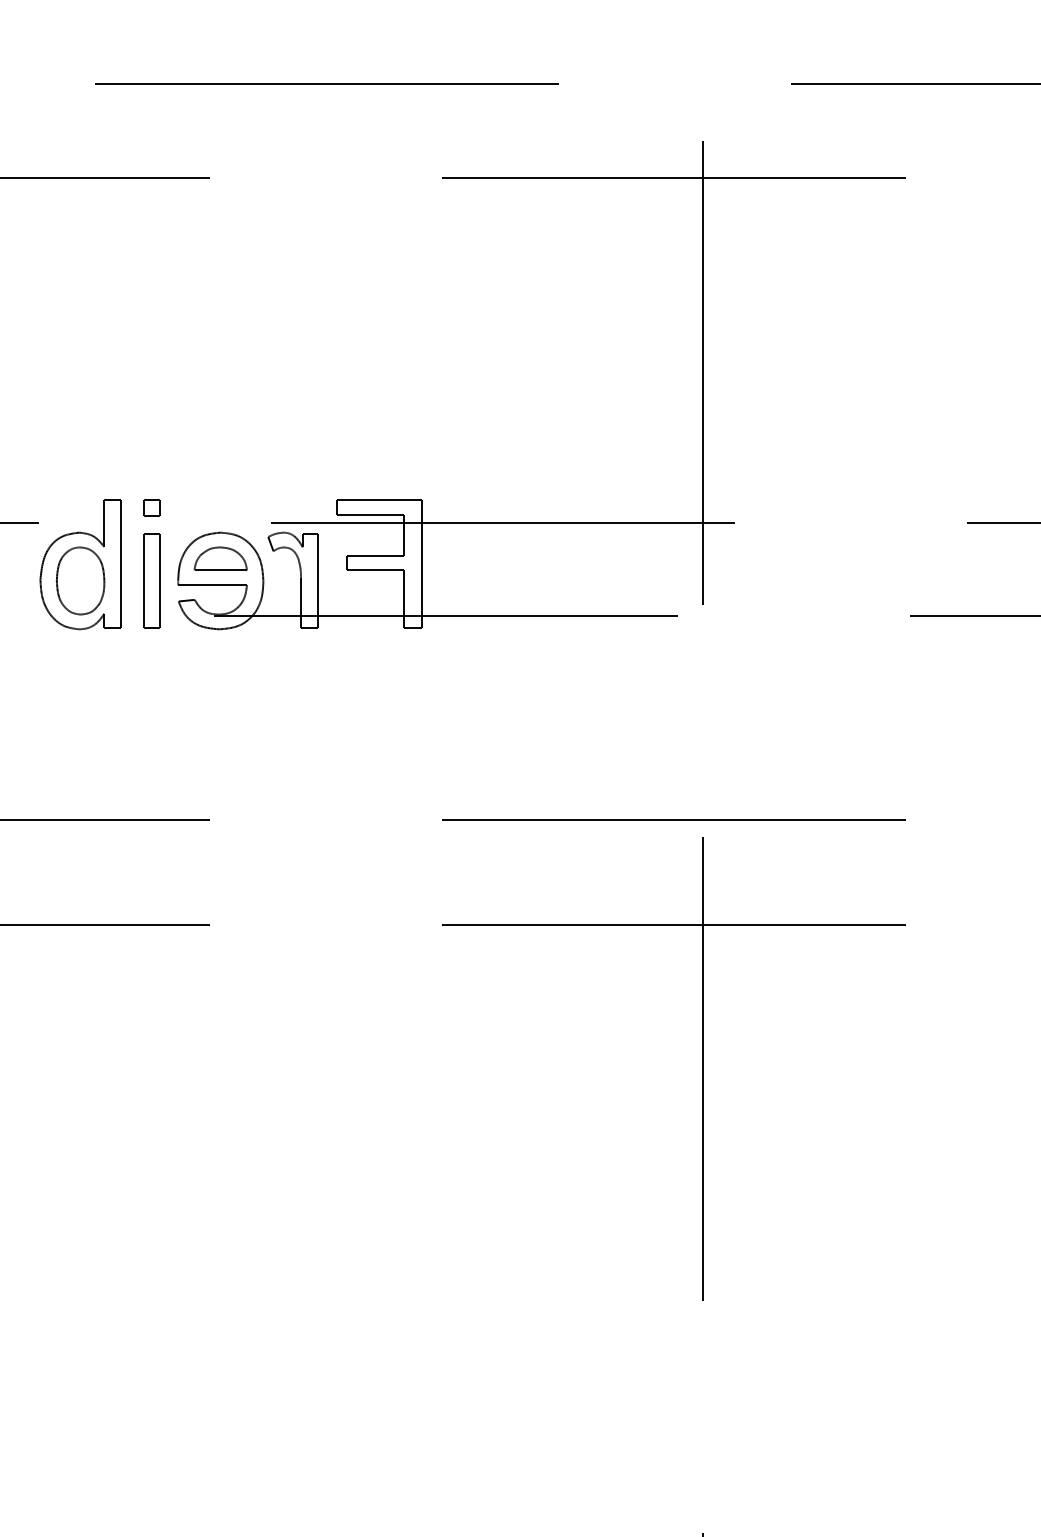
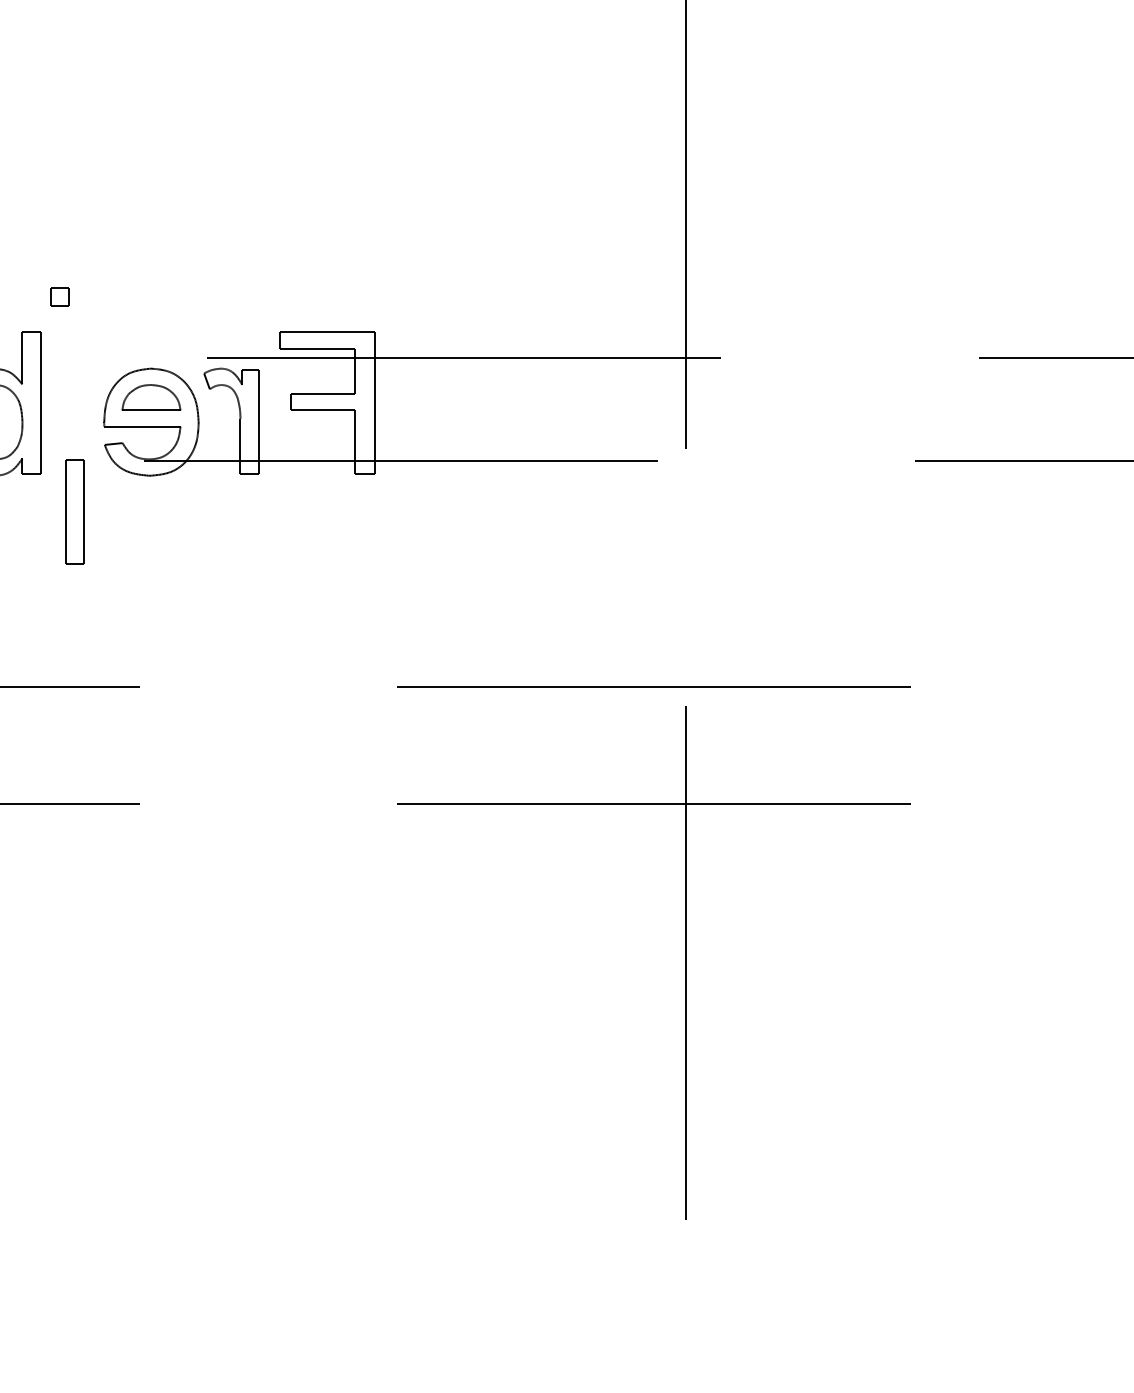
part: (151, 507) -> (59, 296), moved
part: (151, 580) -> (74, 511), moved

